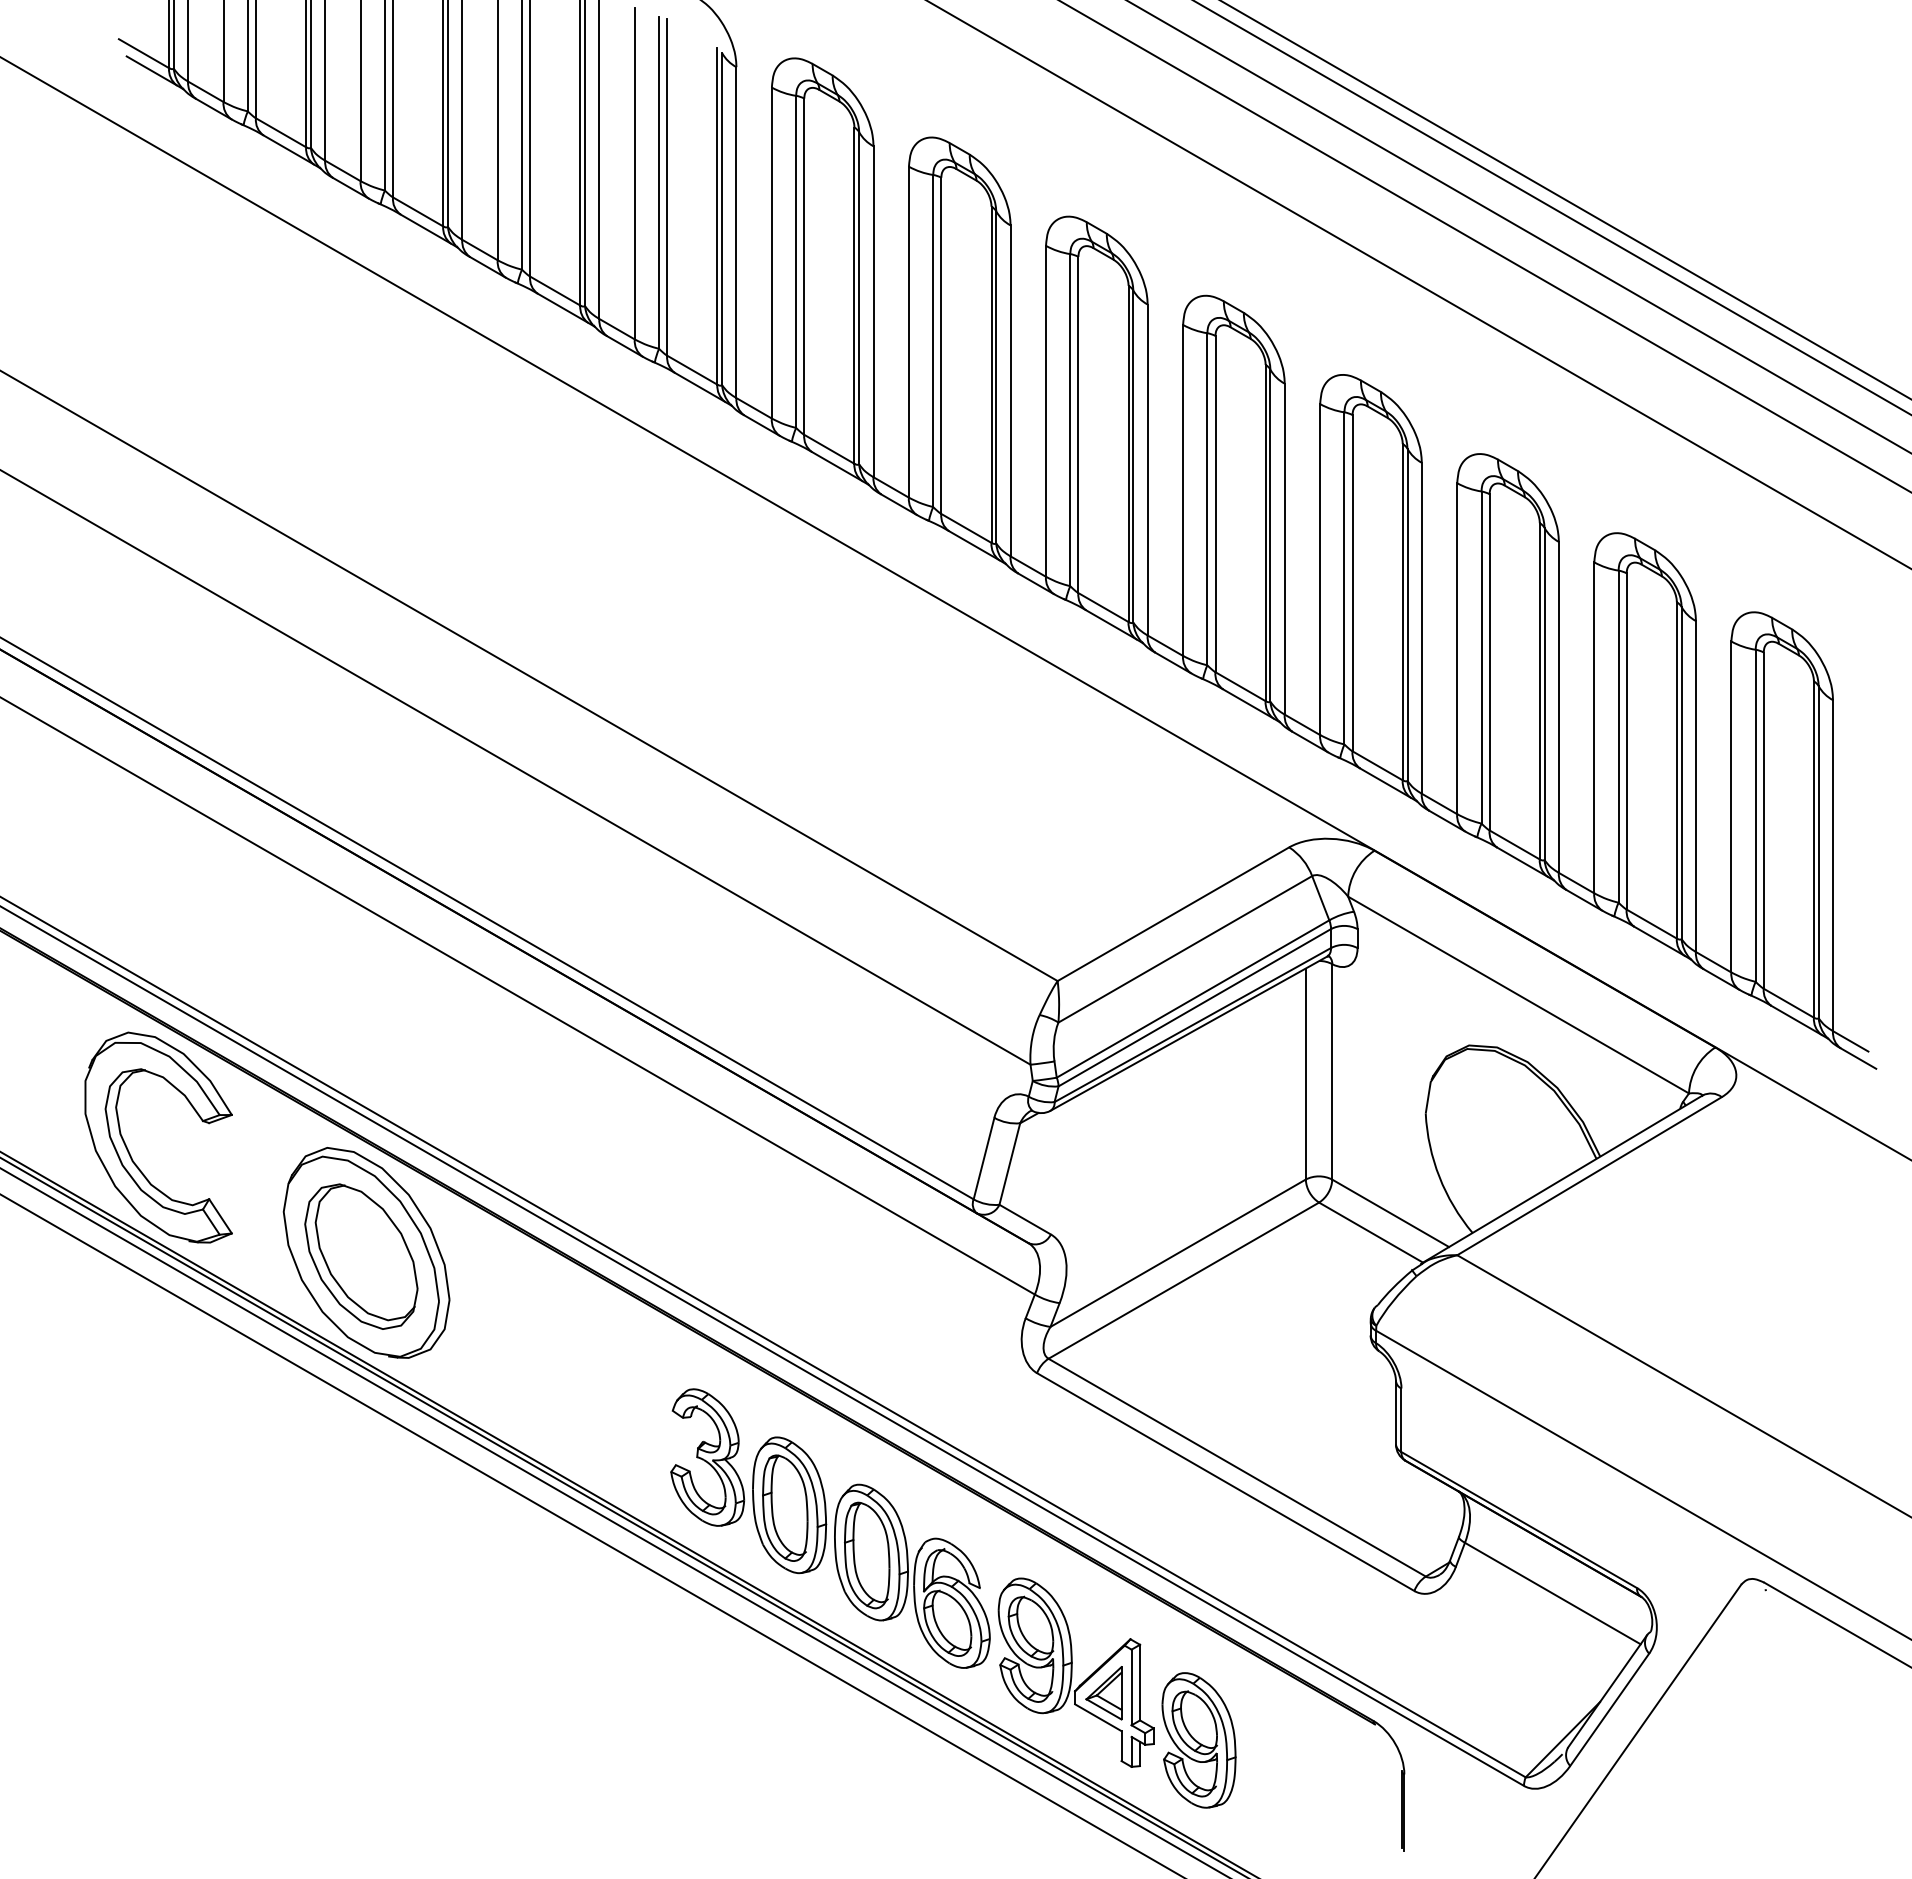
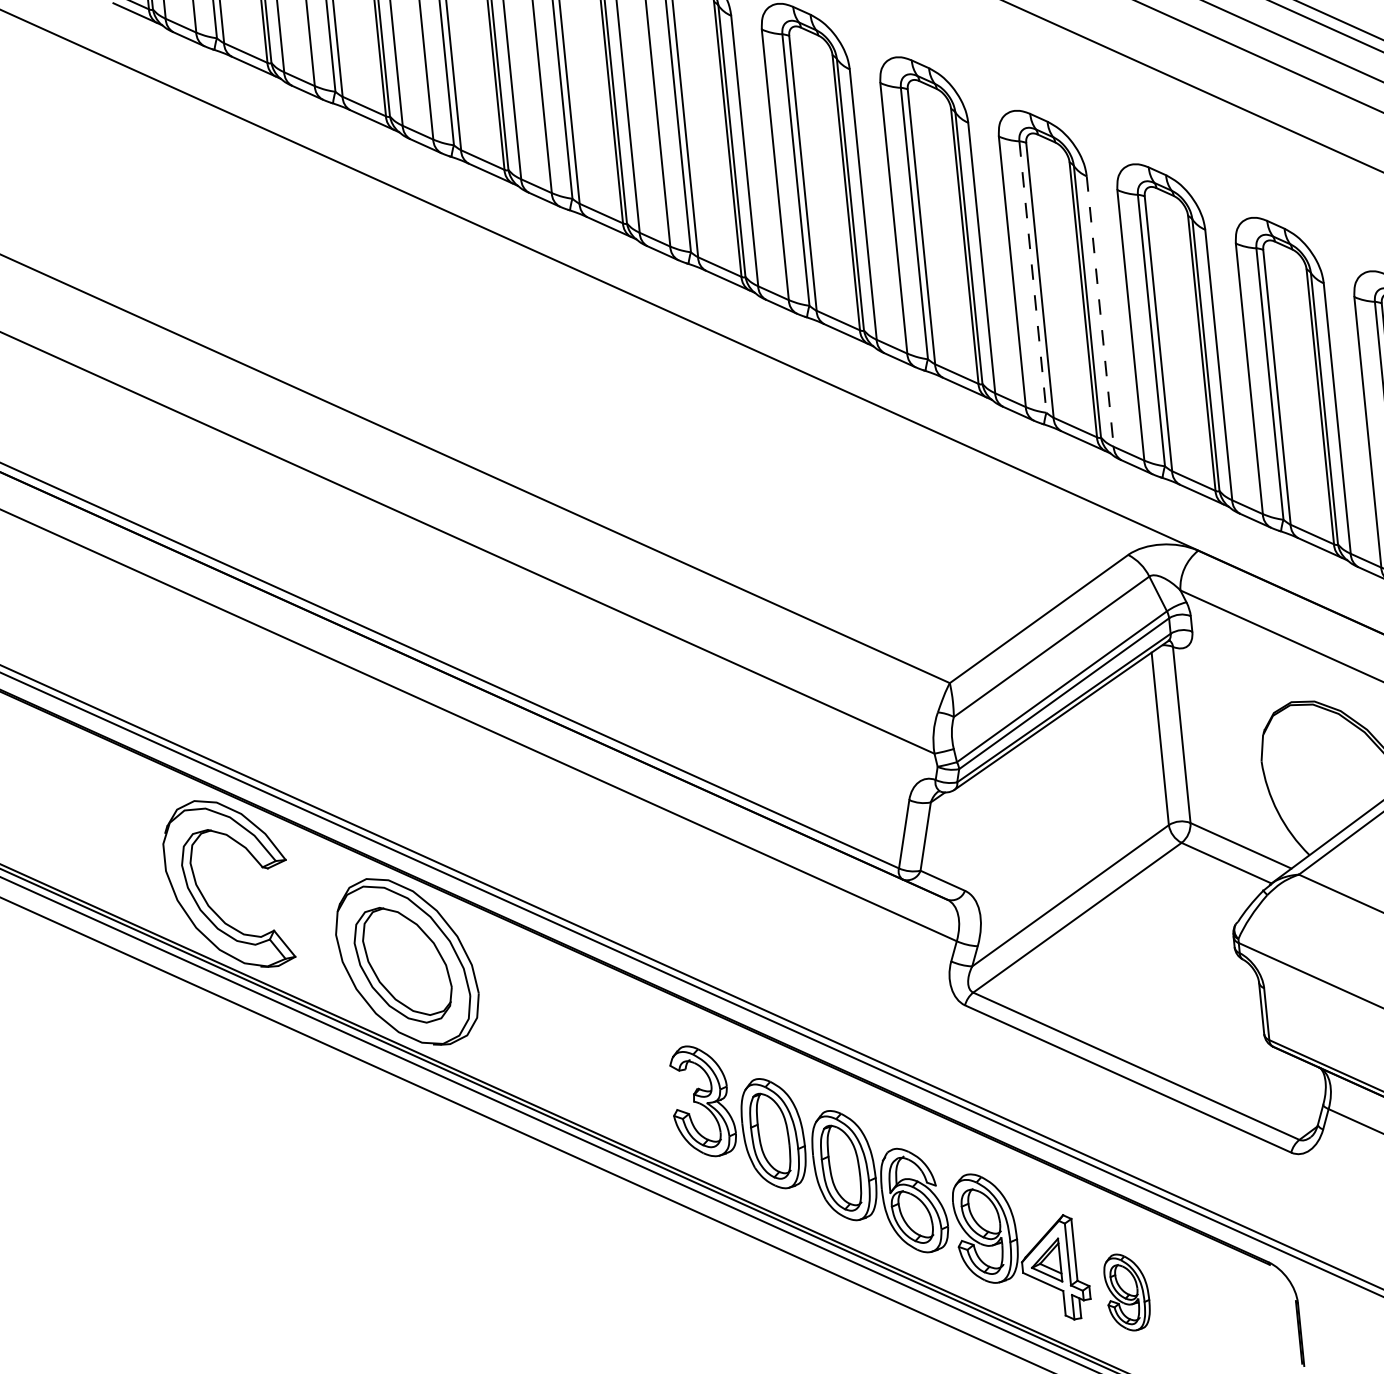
line: (1207, 499) -> (1033, 277), solid -> dashed
line: (1284, 549) -> (1100, 311), solid -> dashed
part: (1198, 1740) -> (1126, 1292), size x0.7

